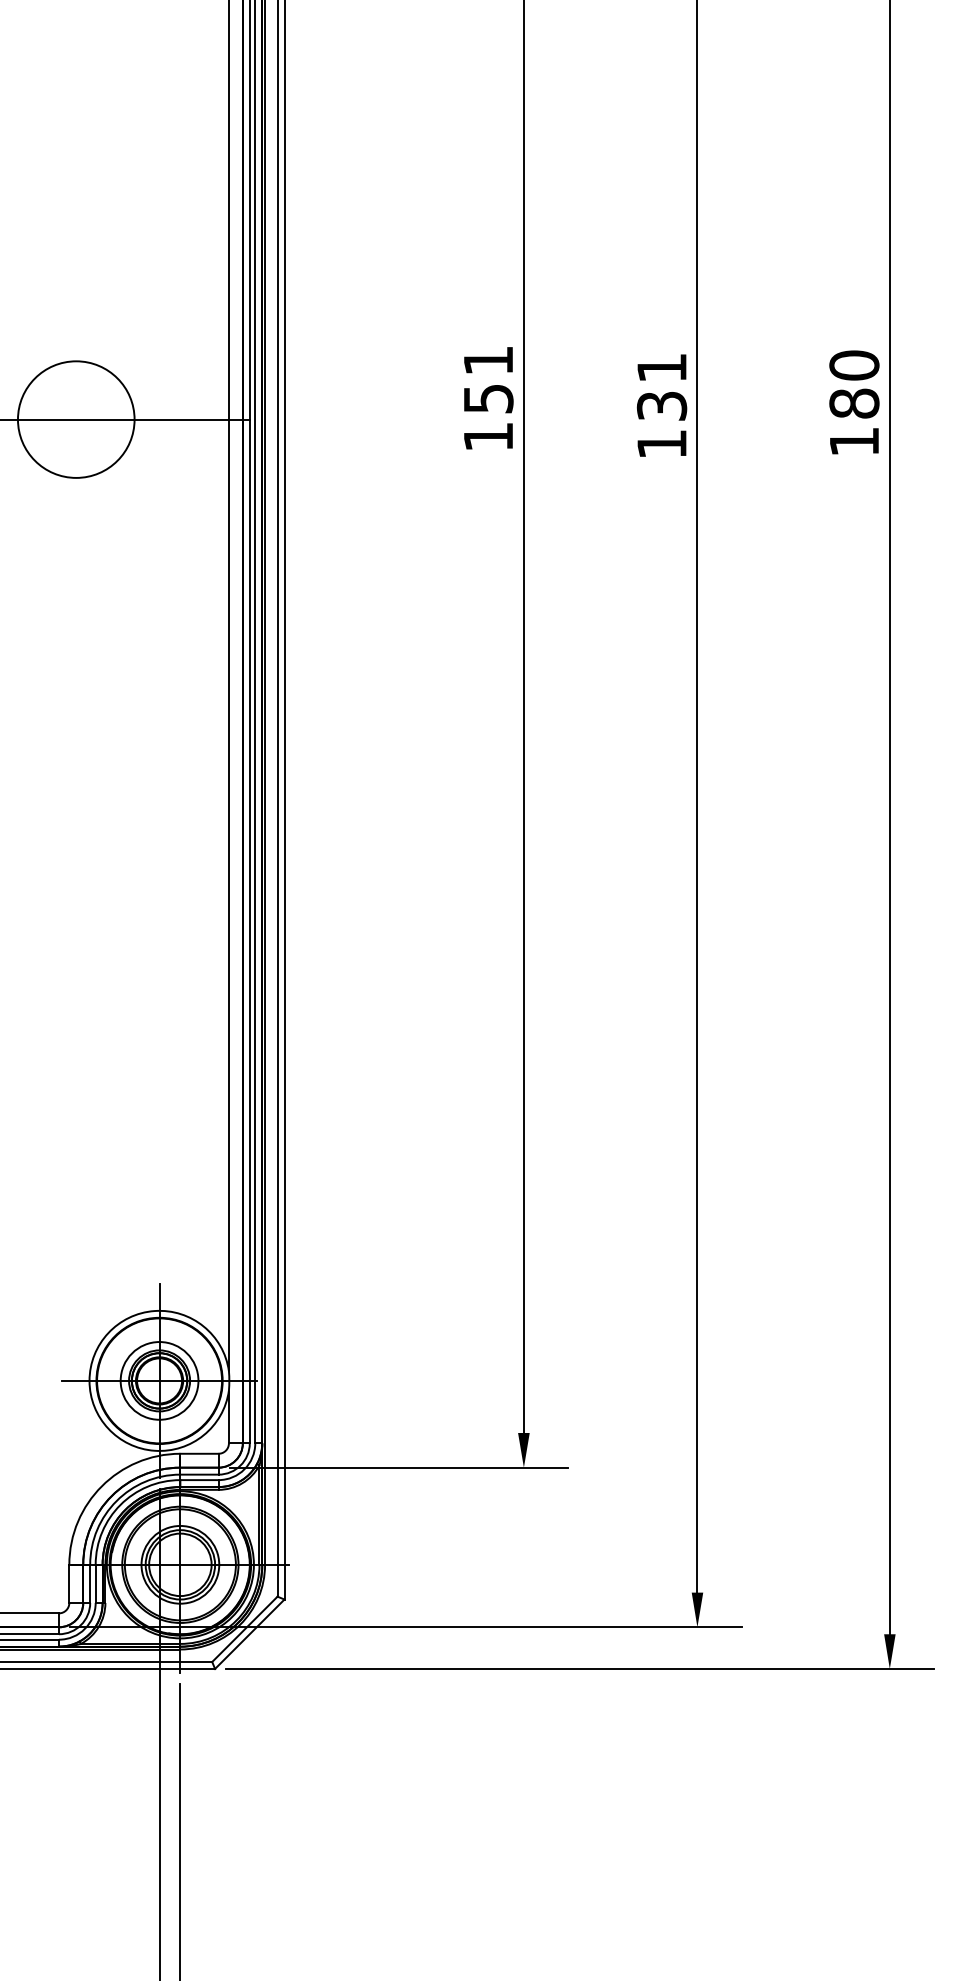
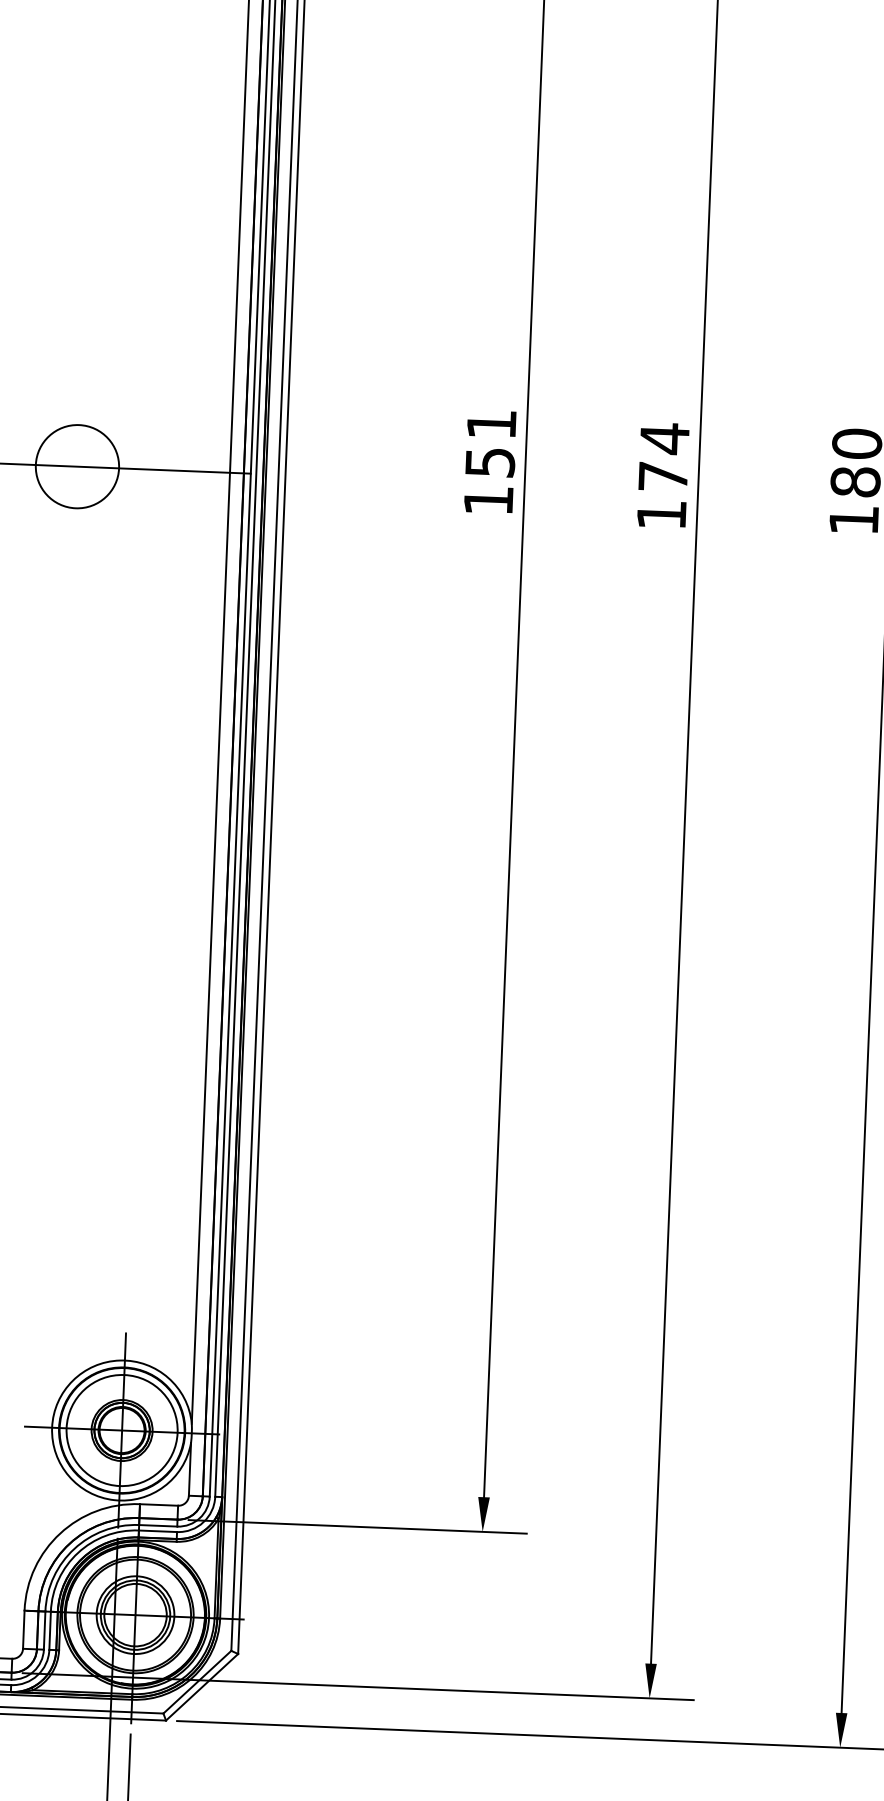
text: (661, 386) -> (663, 457), 131 -> 174
circle: (75, 419) -> (76, 466), size x0.71
circle: (159, 1380) -> (122, 1430), size x1.43

